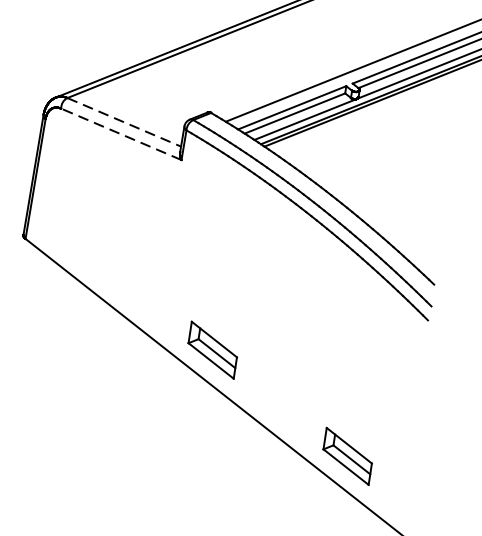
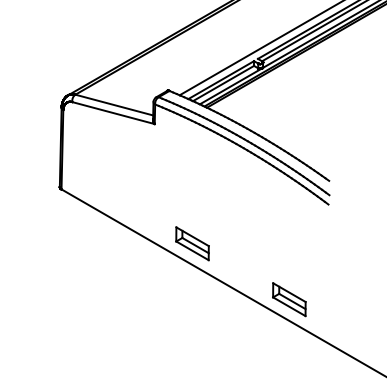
line: (124, 122) -> (114, 105), dashed -> solid
line: (121, 134) -> (113, 113), dashed -> solid

